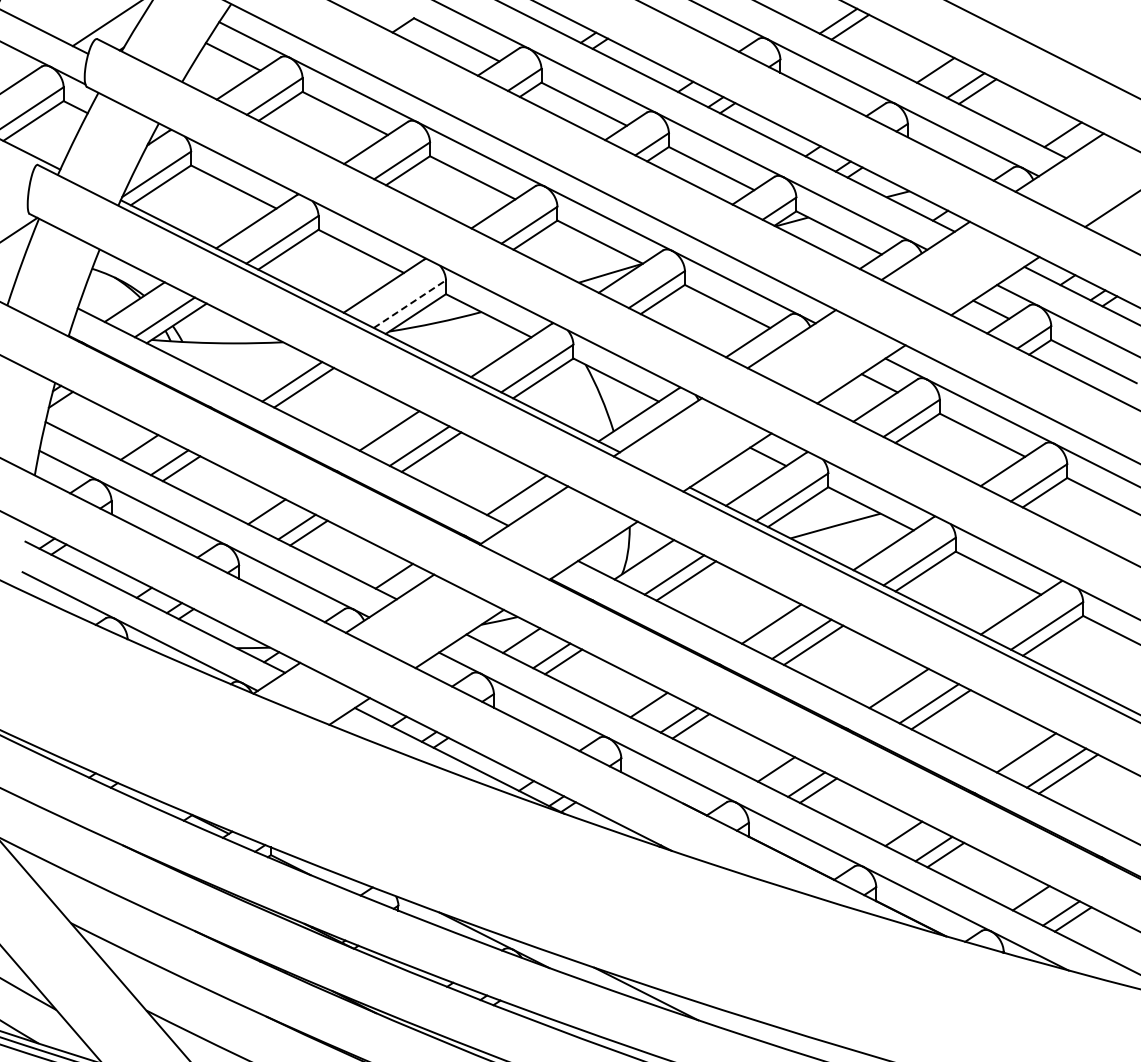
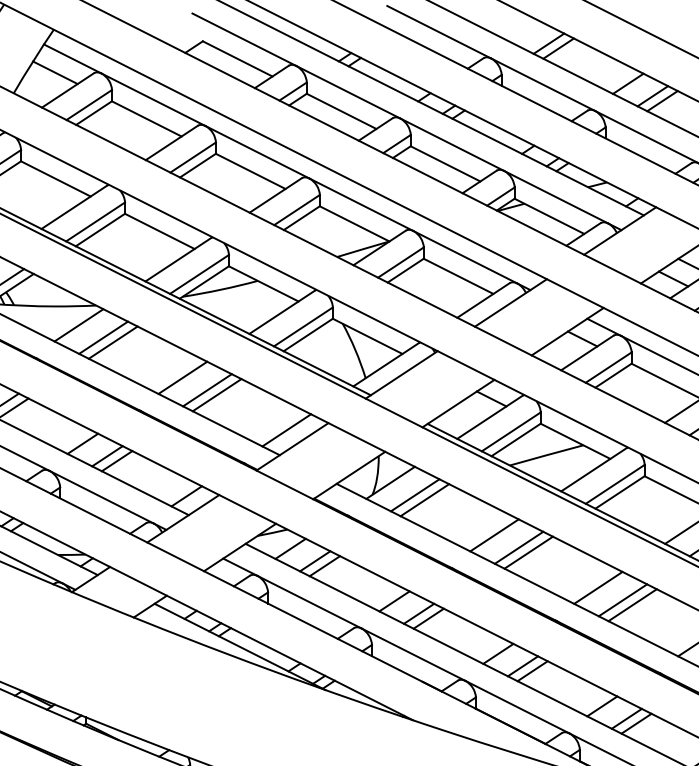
line: (410, 303) -> (199, 273), dashed -> solid
line: (262, 366) -> (79, 325), added

